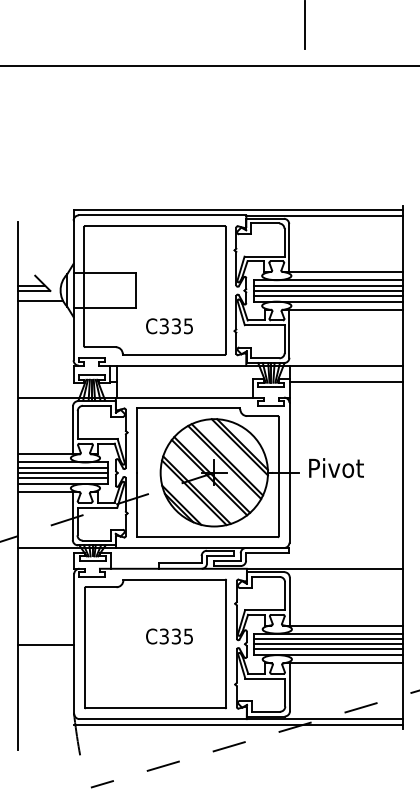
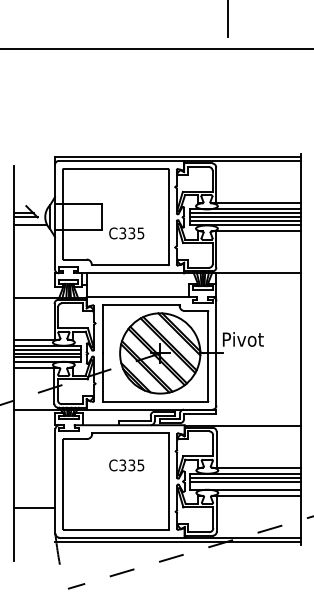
text: (169, 326) -> (126, 233), moved
line: (345, 381) -> (258, 285), removed
text: (336, 467) -> (243, 339), moved
text: (169, 636) -> (126, 465), moved
line: (46, 644) -> (34, 508), moved
line: (328, 649) -> (245, 485), removed

